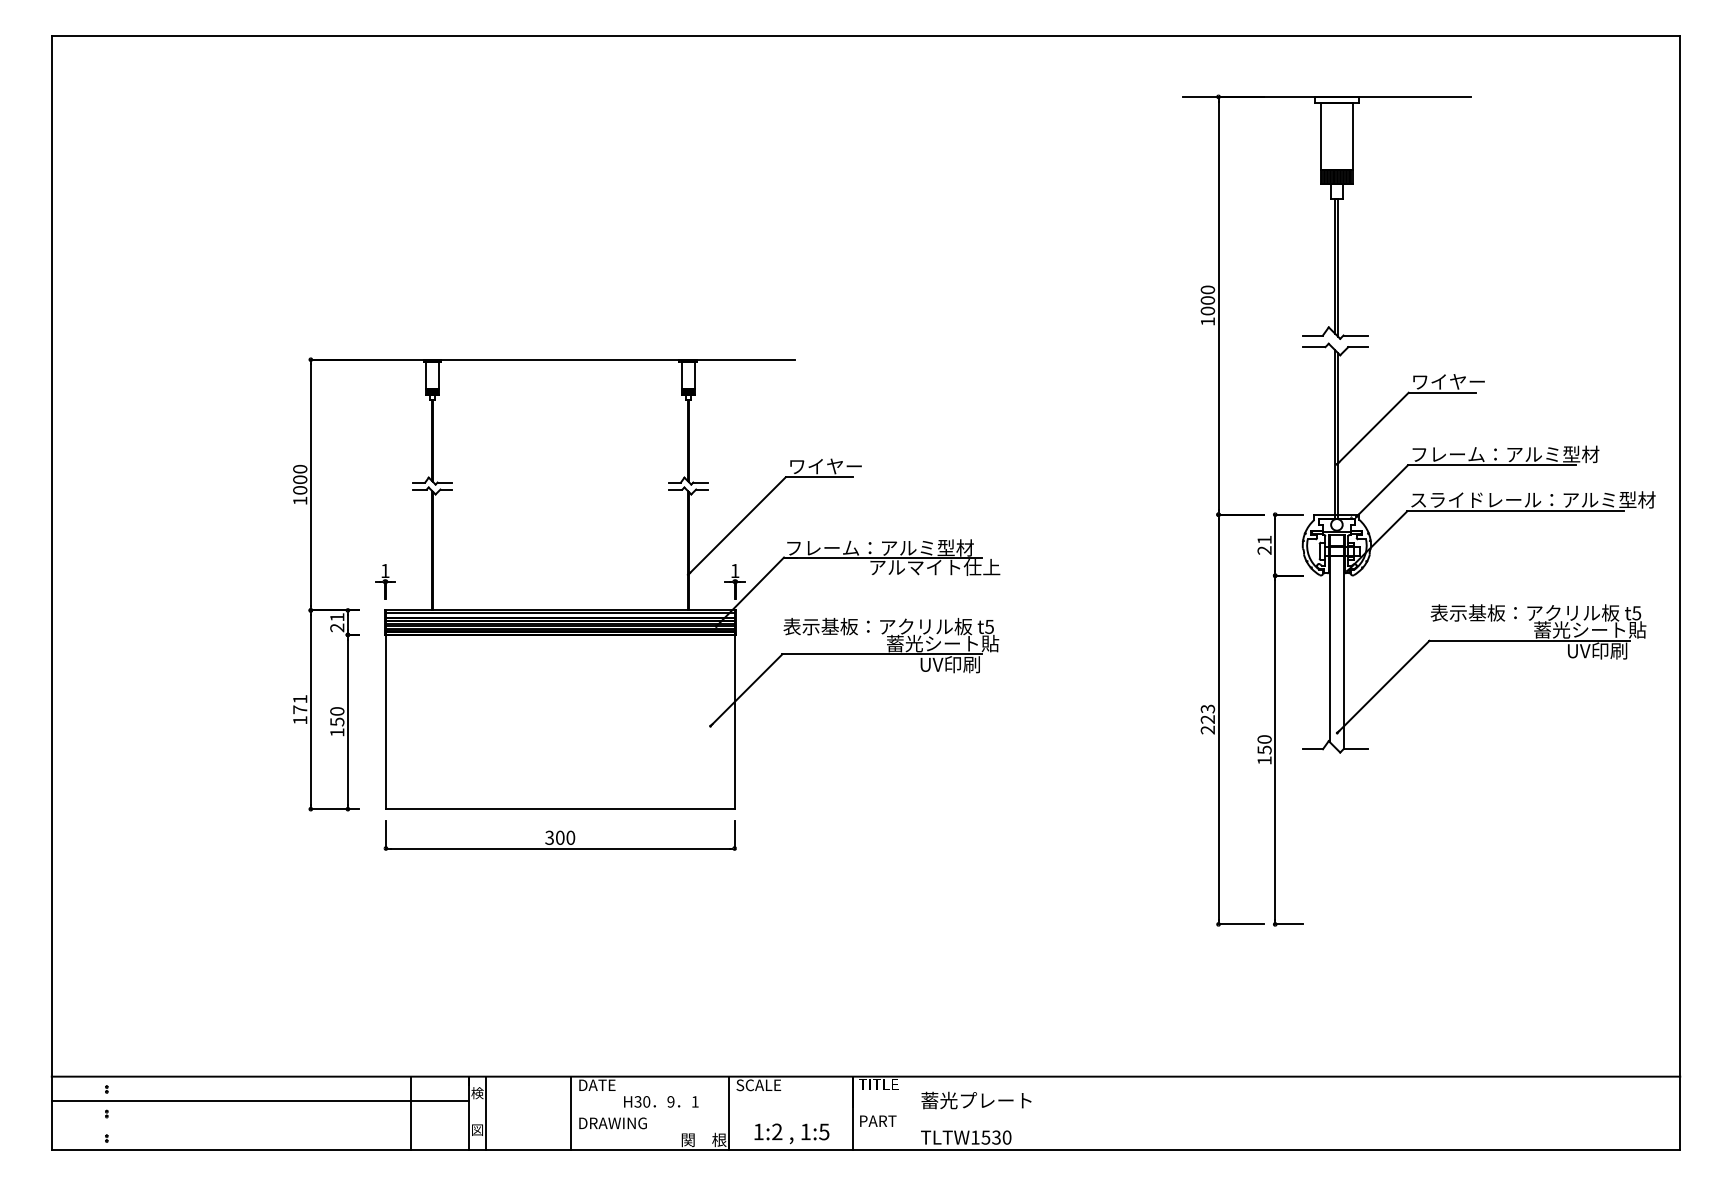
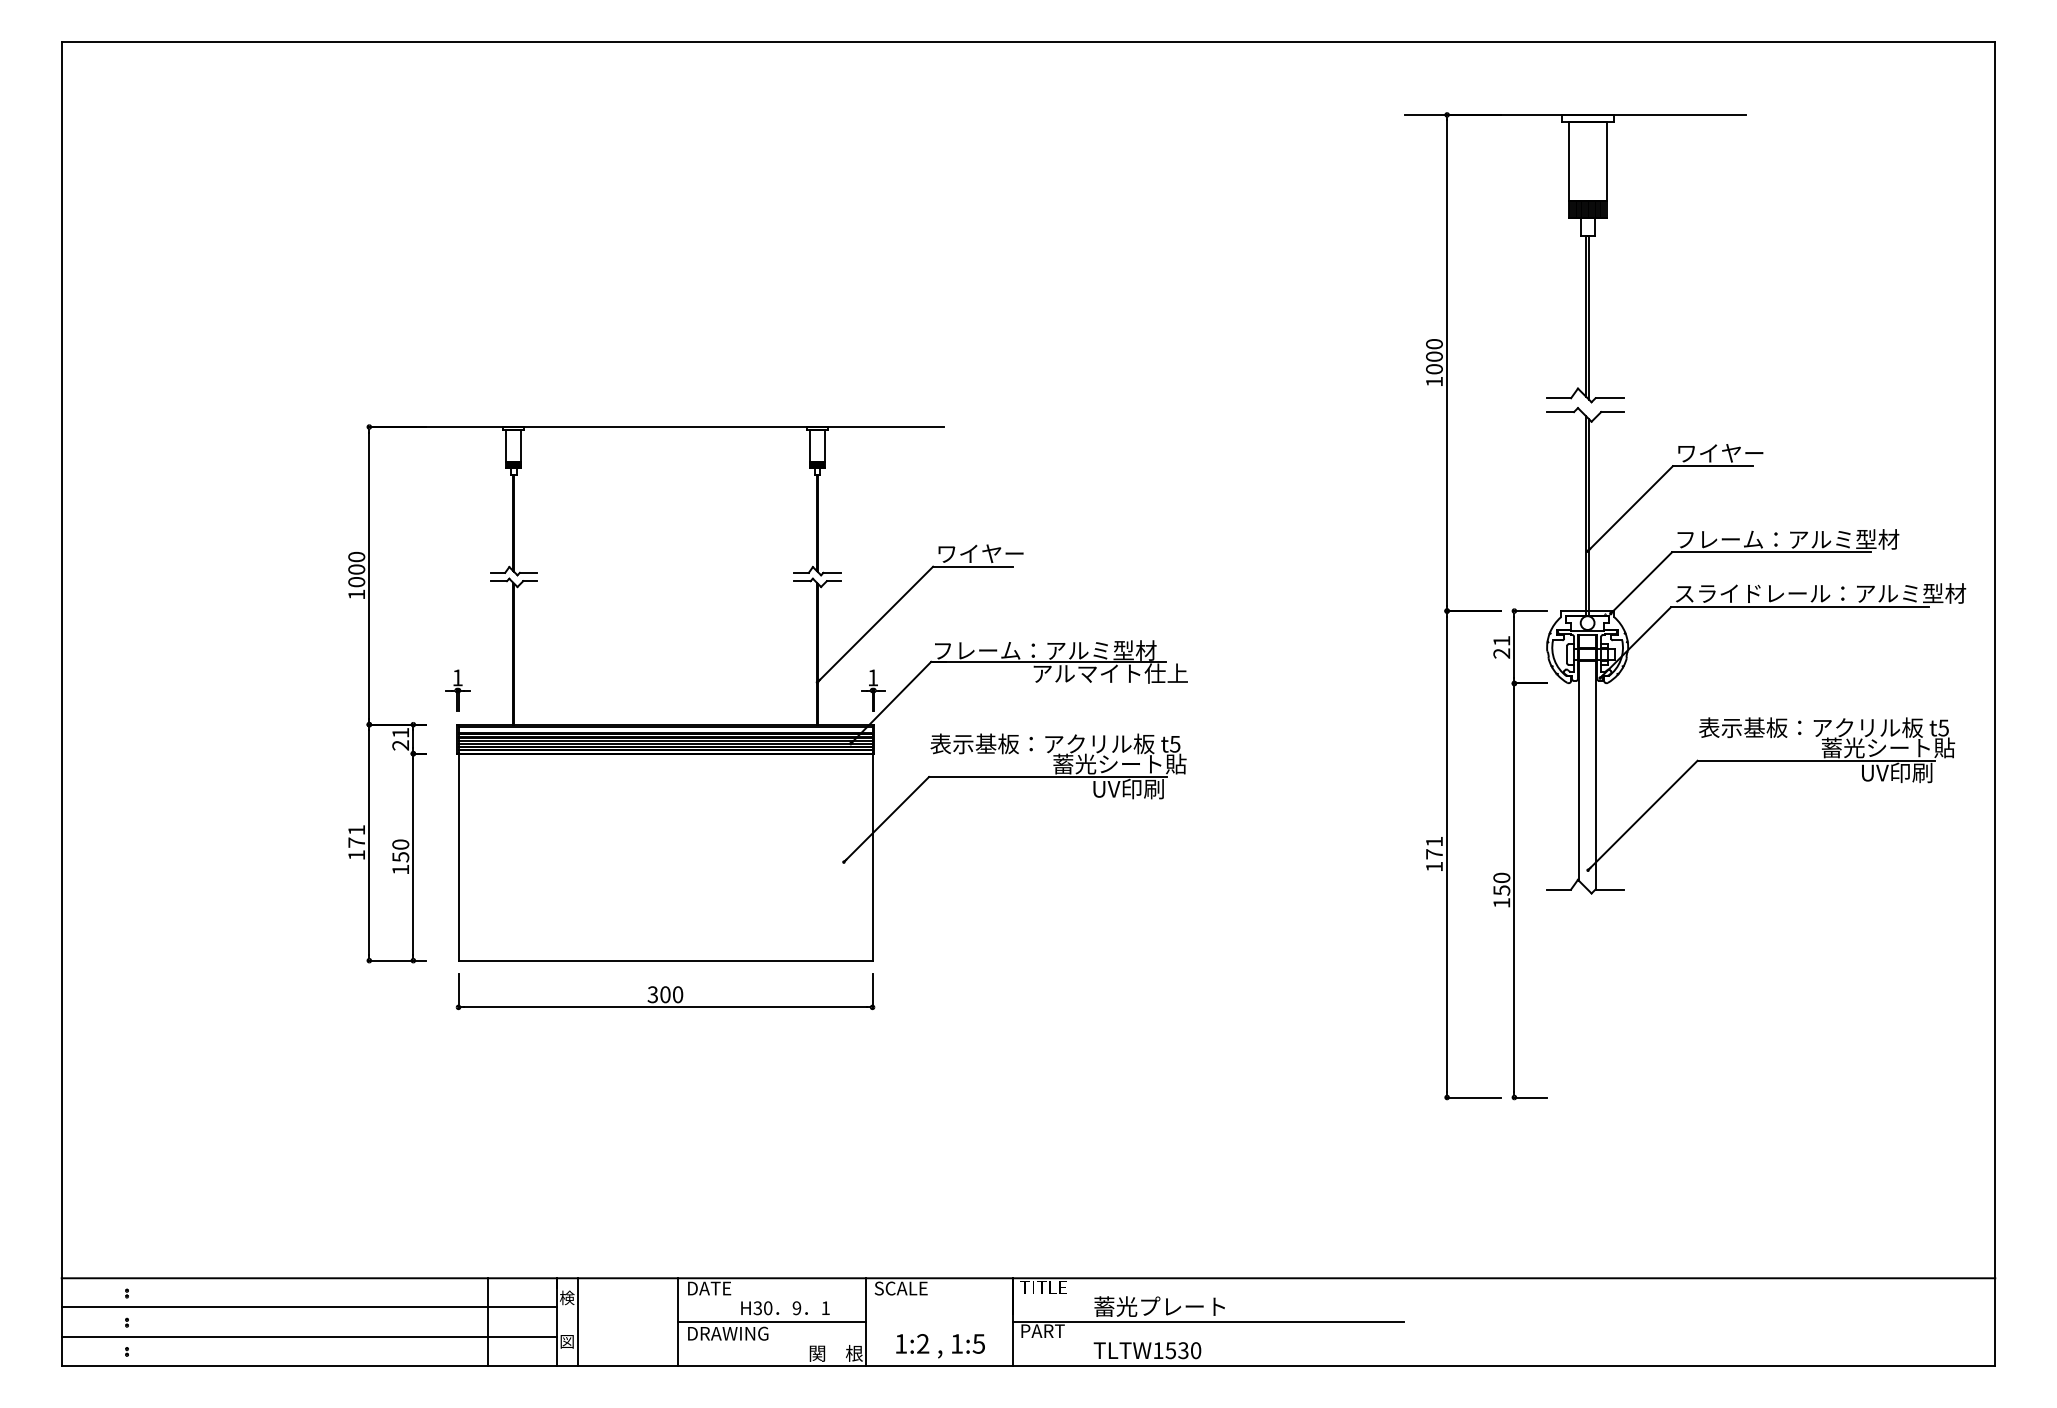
text: (1207, 718) -> (1434, 853), 223 -> 171
line: (649, 1113) -> (771, 1322), added
line: (1016, 1113) -> (1207, 1322), added
line: (259, 1125) -> (308, 1336), added

